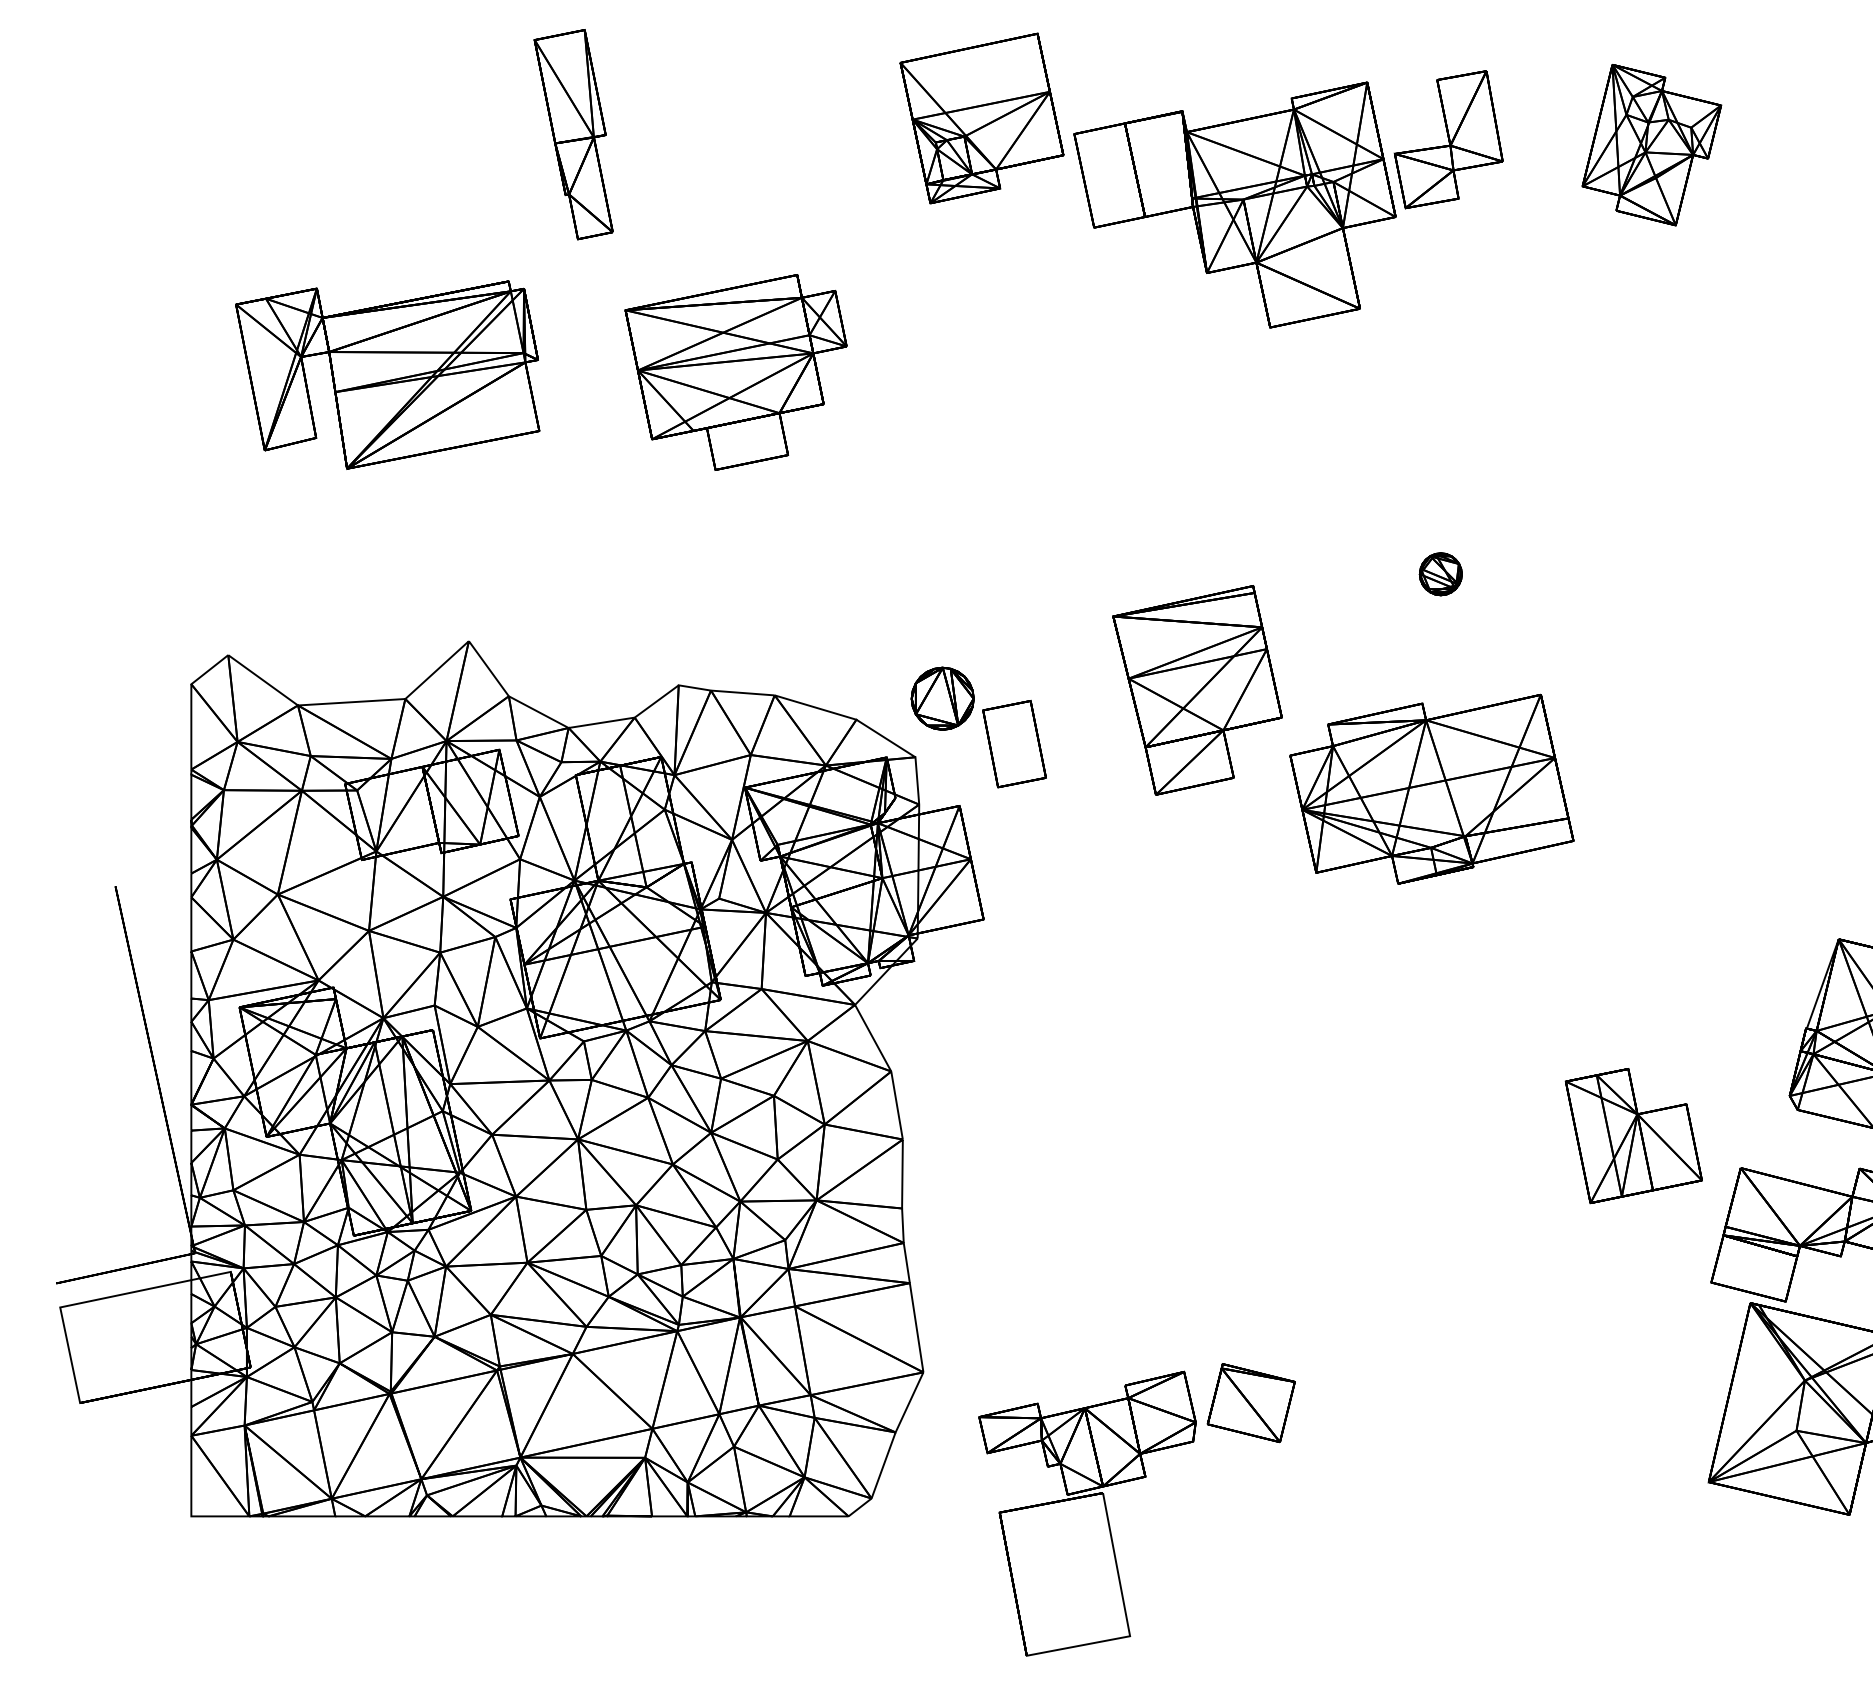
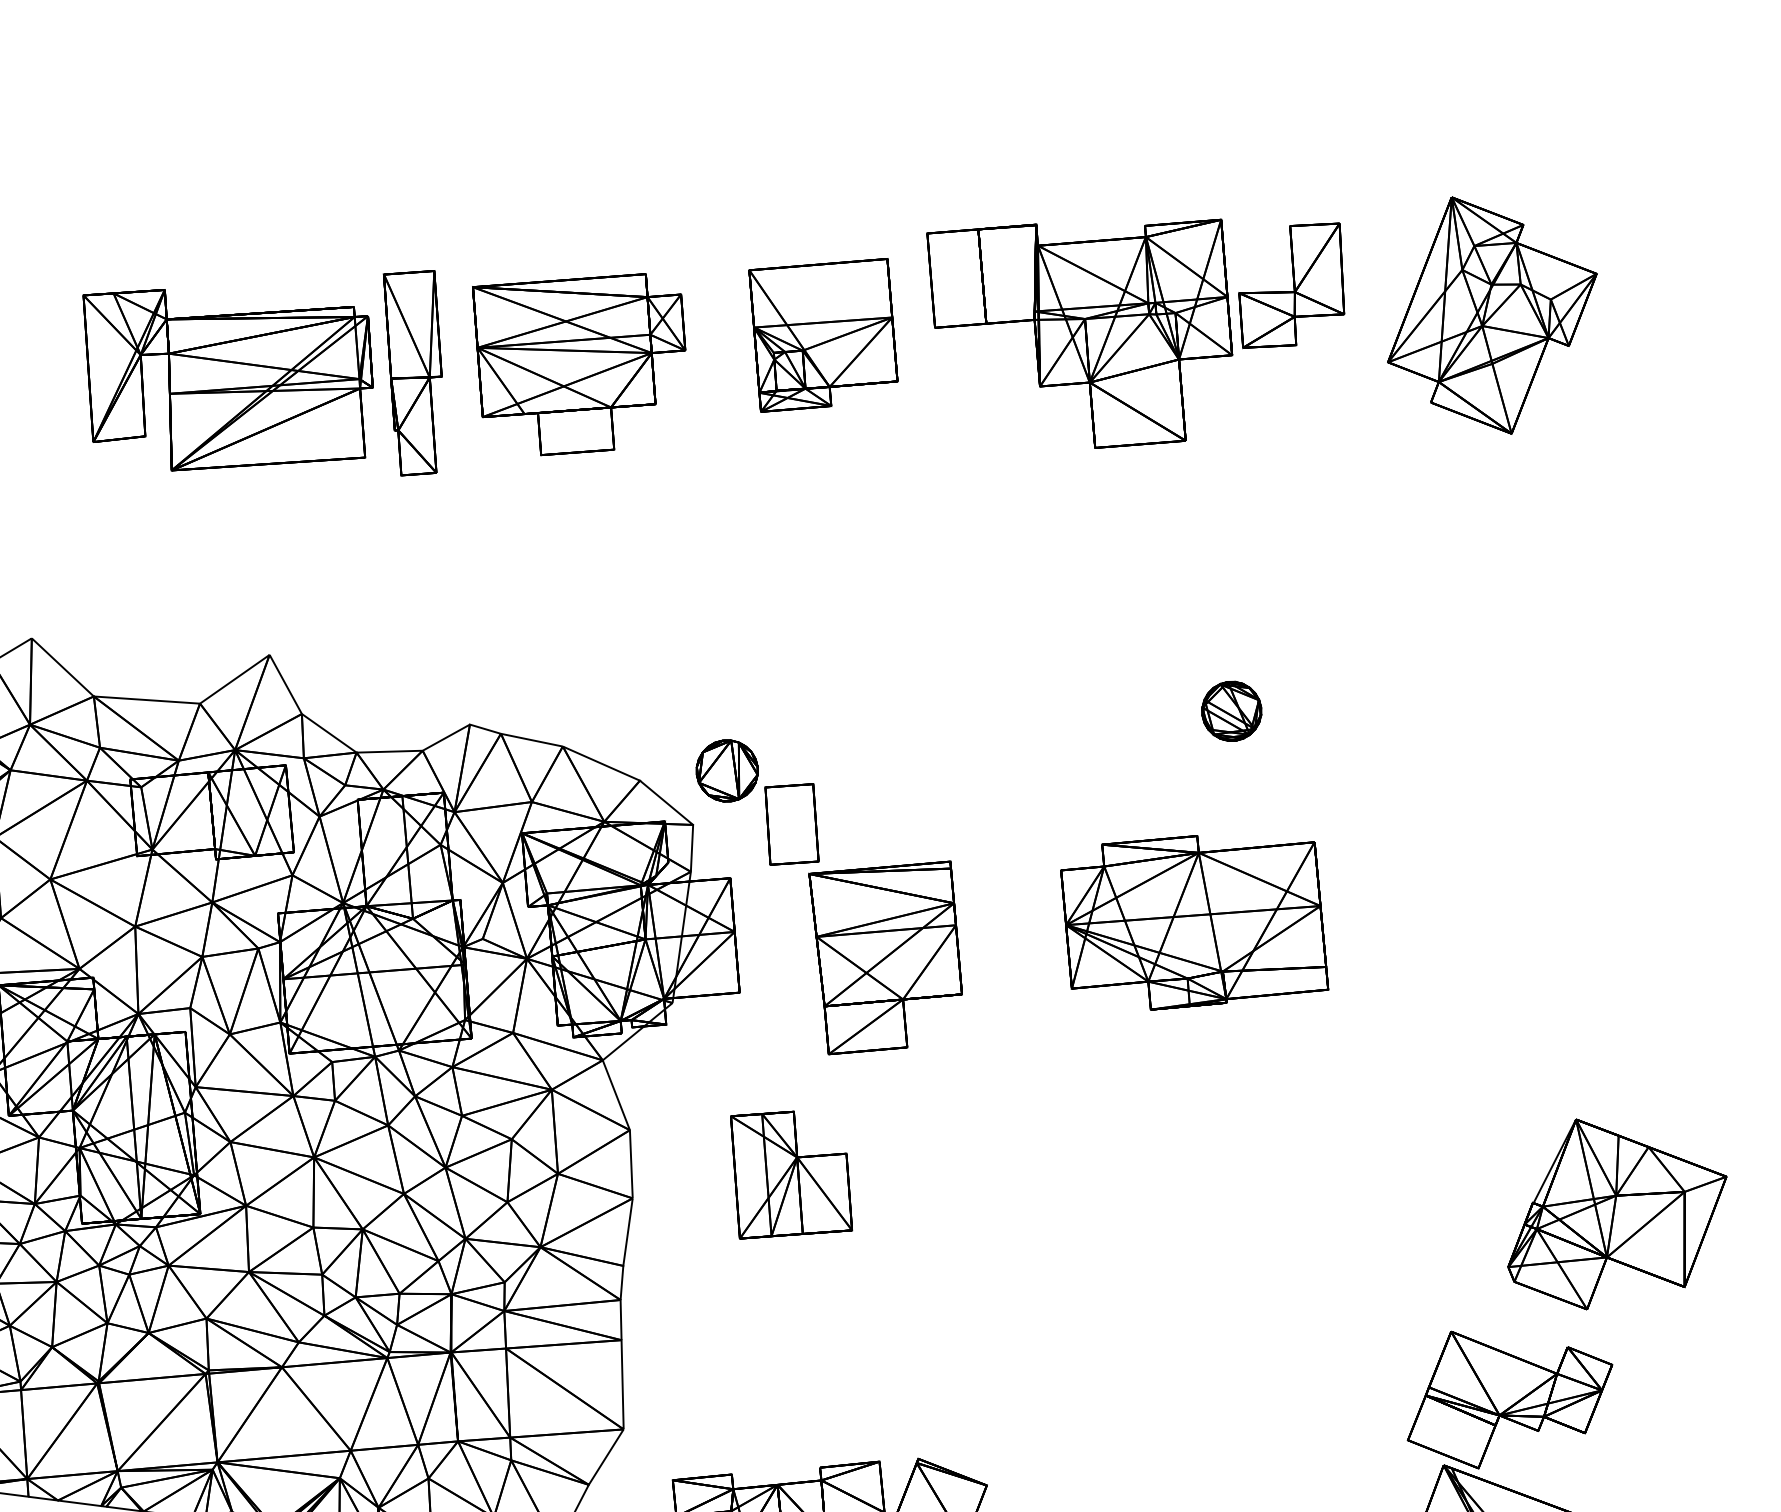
part: (981, 118) -> (821, 335), moved
part: (573, 134) -> (410, 372), moved
part: (1651, 144) -> (1492, 316), size x1.43
part: (735, 372) -> (572, 362), moved
part: (1440, 574) -> (1231, 711), size x1.43
part: (1197, 690) -> (882, 957), moved
part: (1633, 1136) -> (790, 1178), moved

